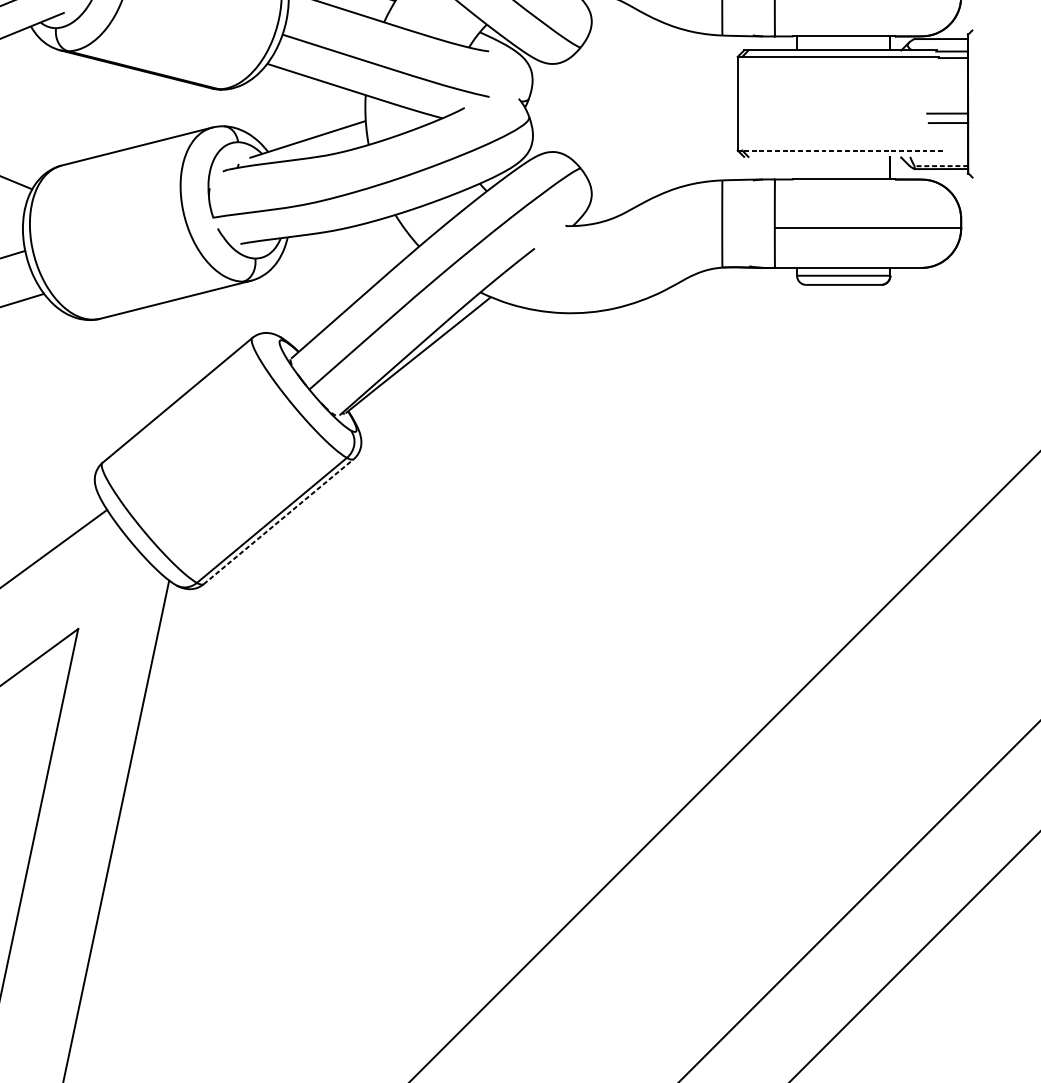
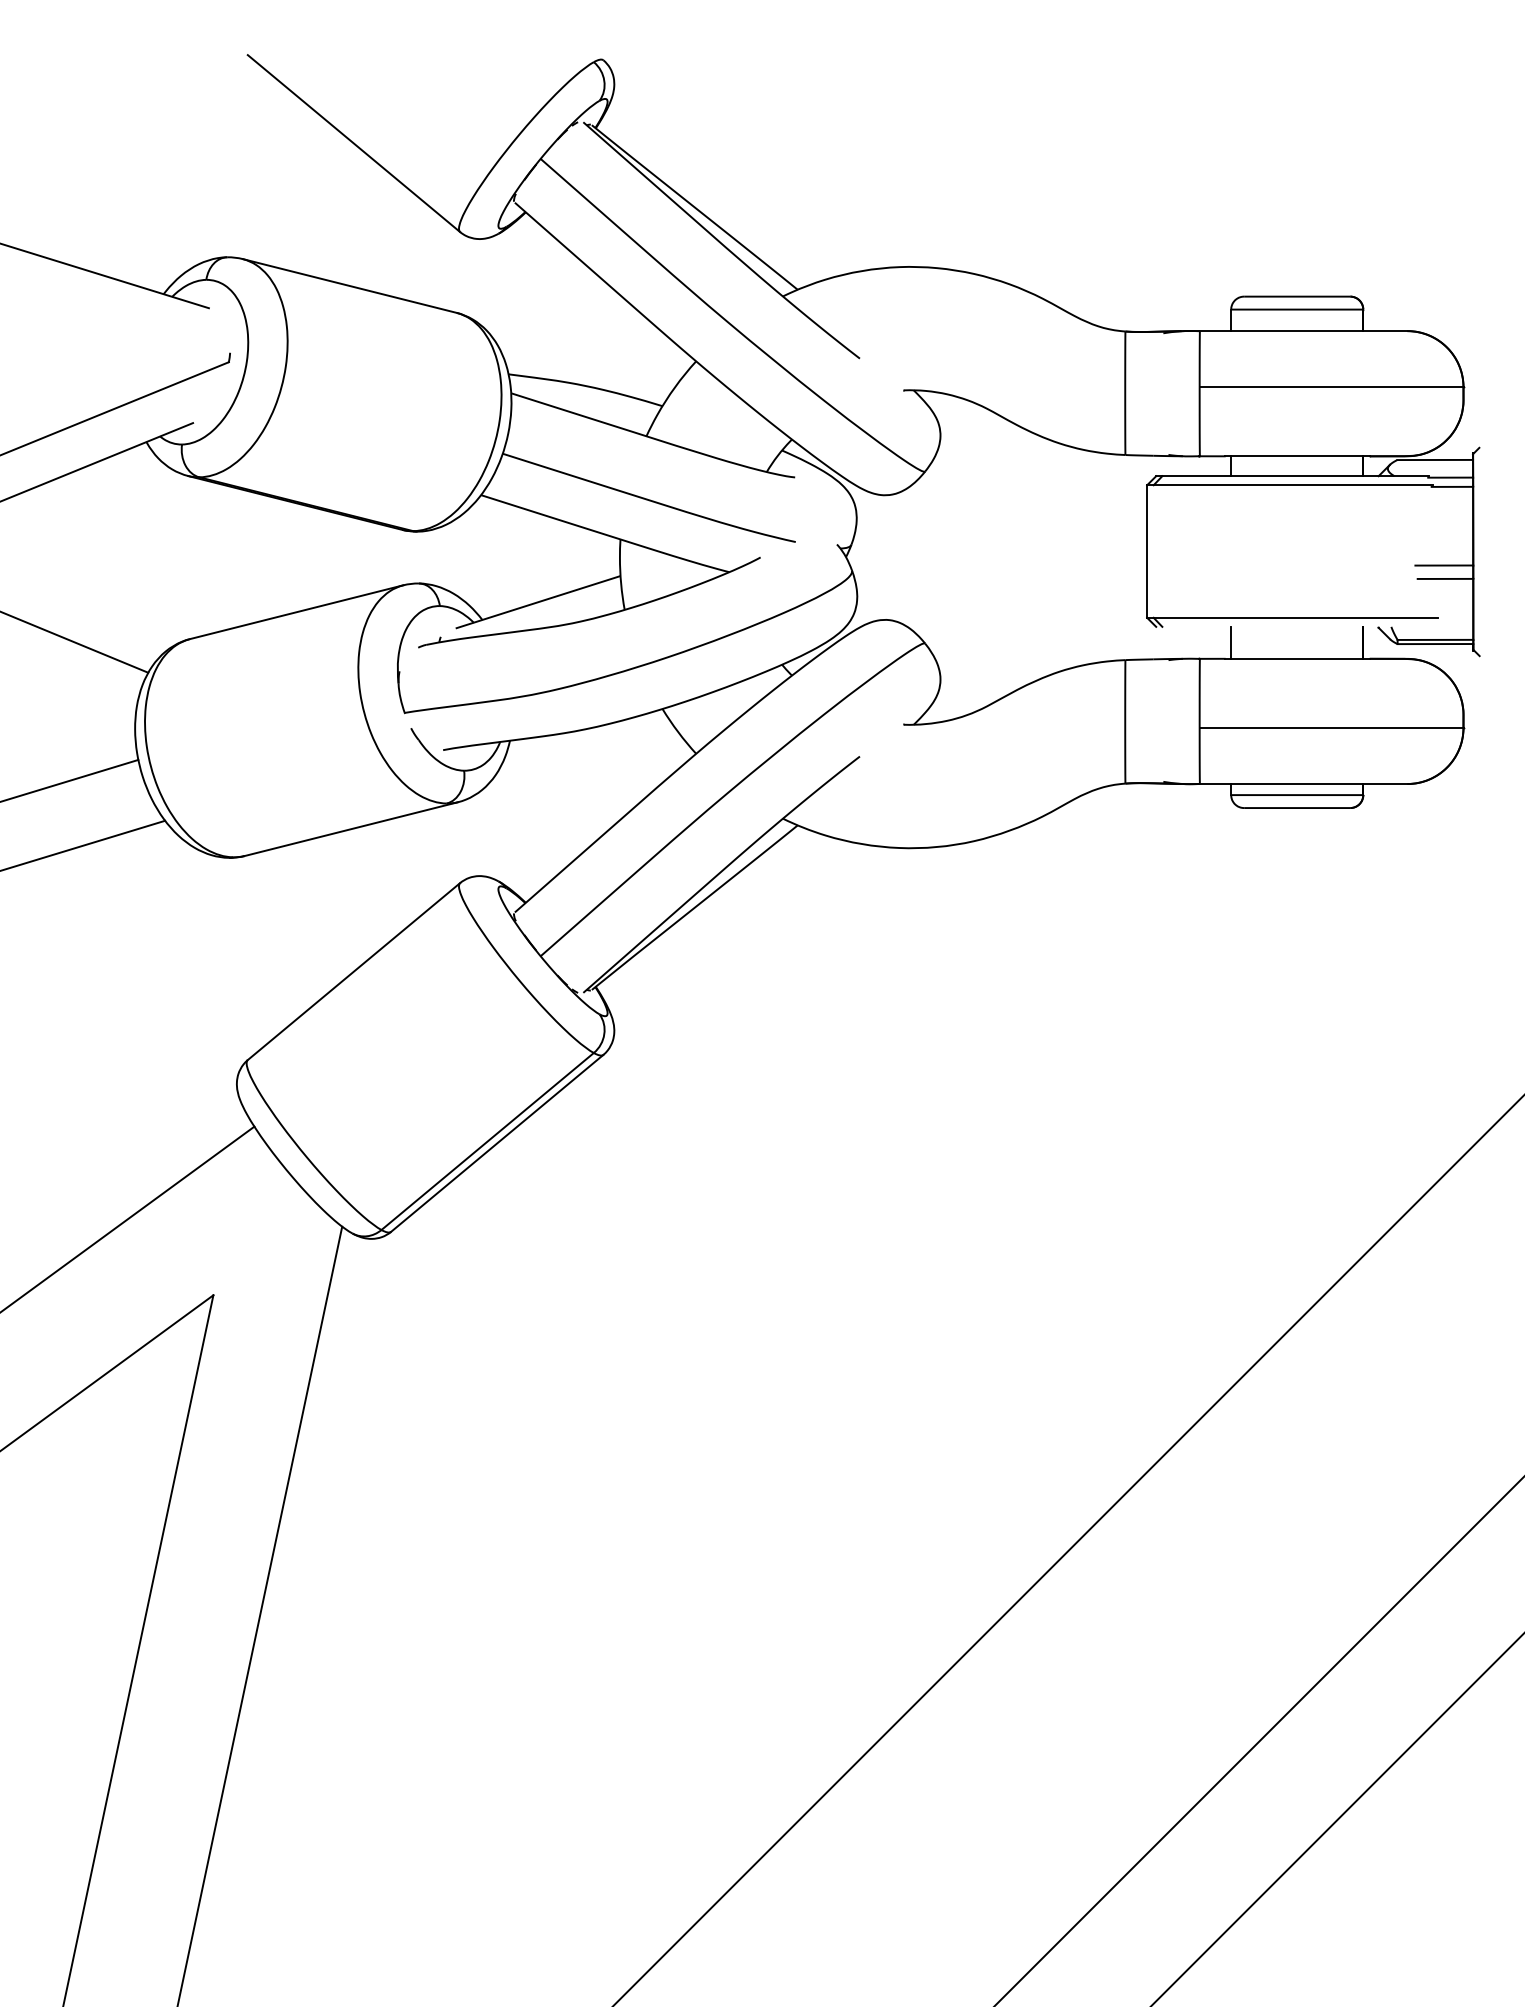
line: (842, 150) -> (1295, 617), dashed -> solid
line: (941, 165) -> (1435, 639), dashed -> solid
line: (797, 167) -> (1231, 642), added
line: (278, 521) -> (497, 1143), dashed -> solid

